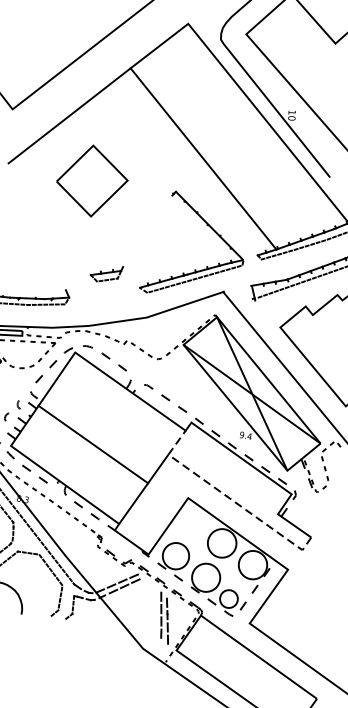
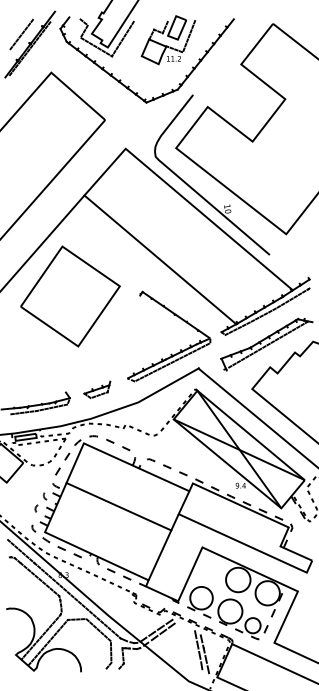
part: (92, 181) -> (70, 296), size x1.67
part: (106, 273) -> (97, 389), moved
line: (92, 444) -> (118, 506), moved
line: (228, 497) -> (236, 540), dashed -> solid

